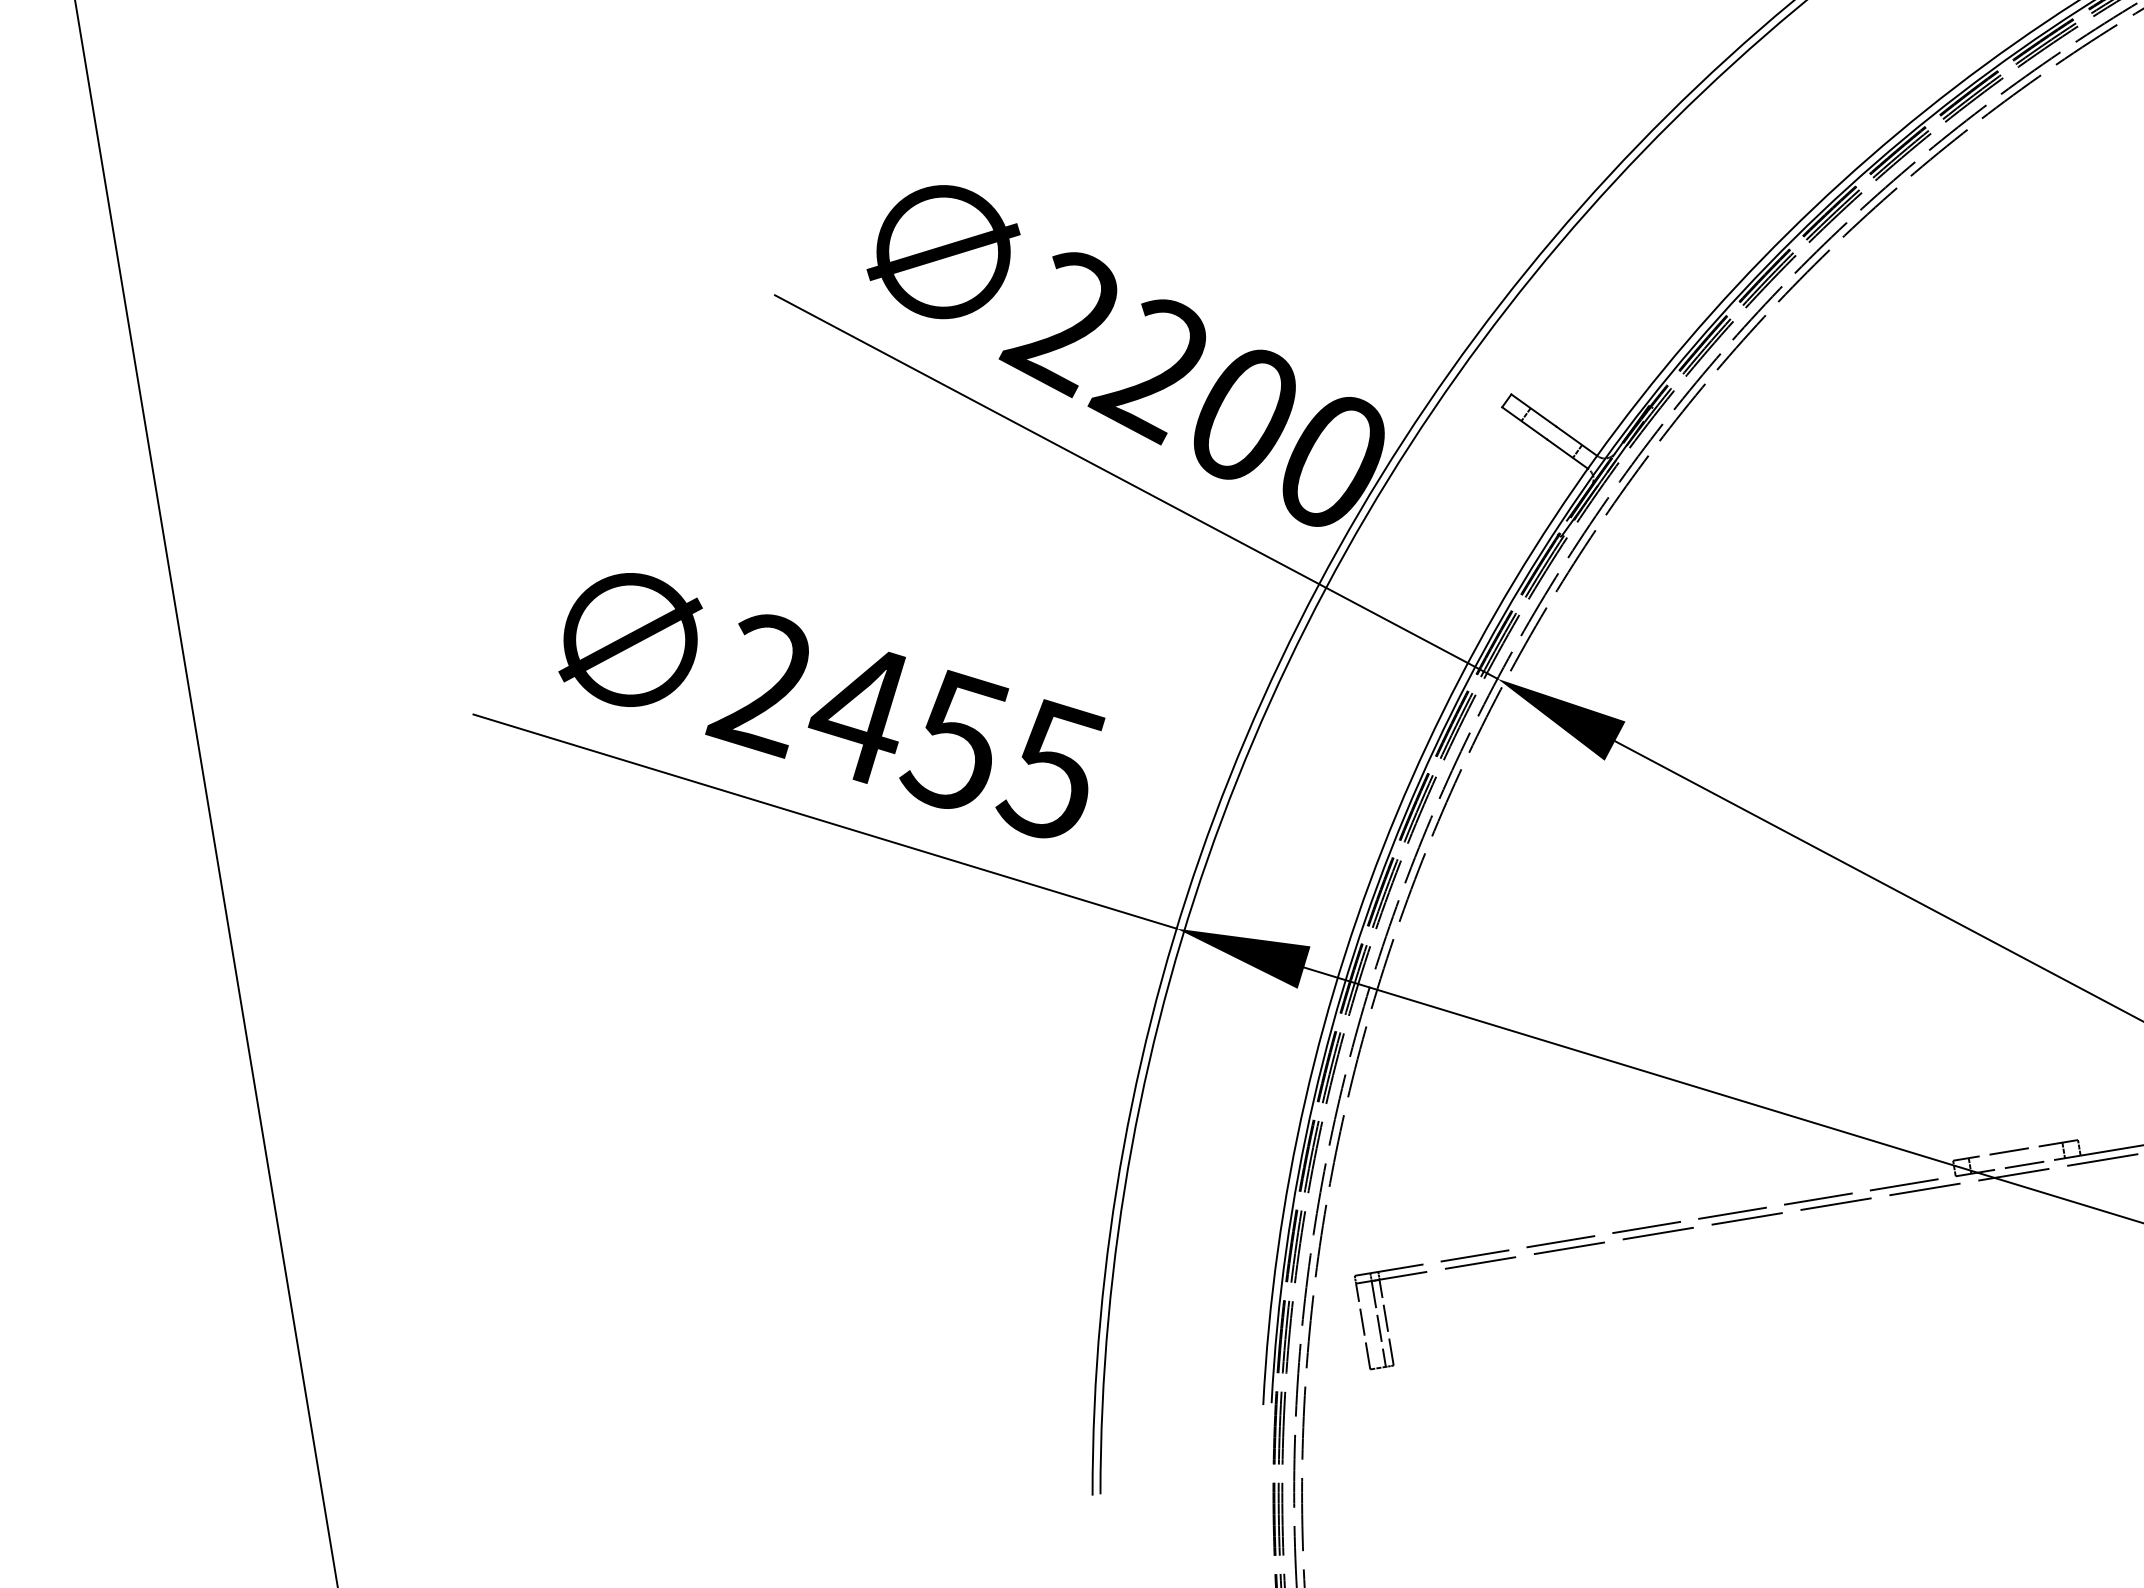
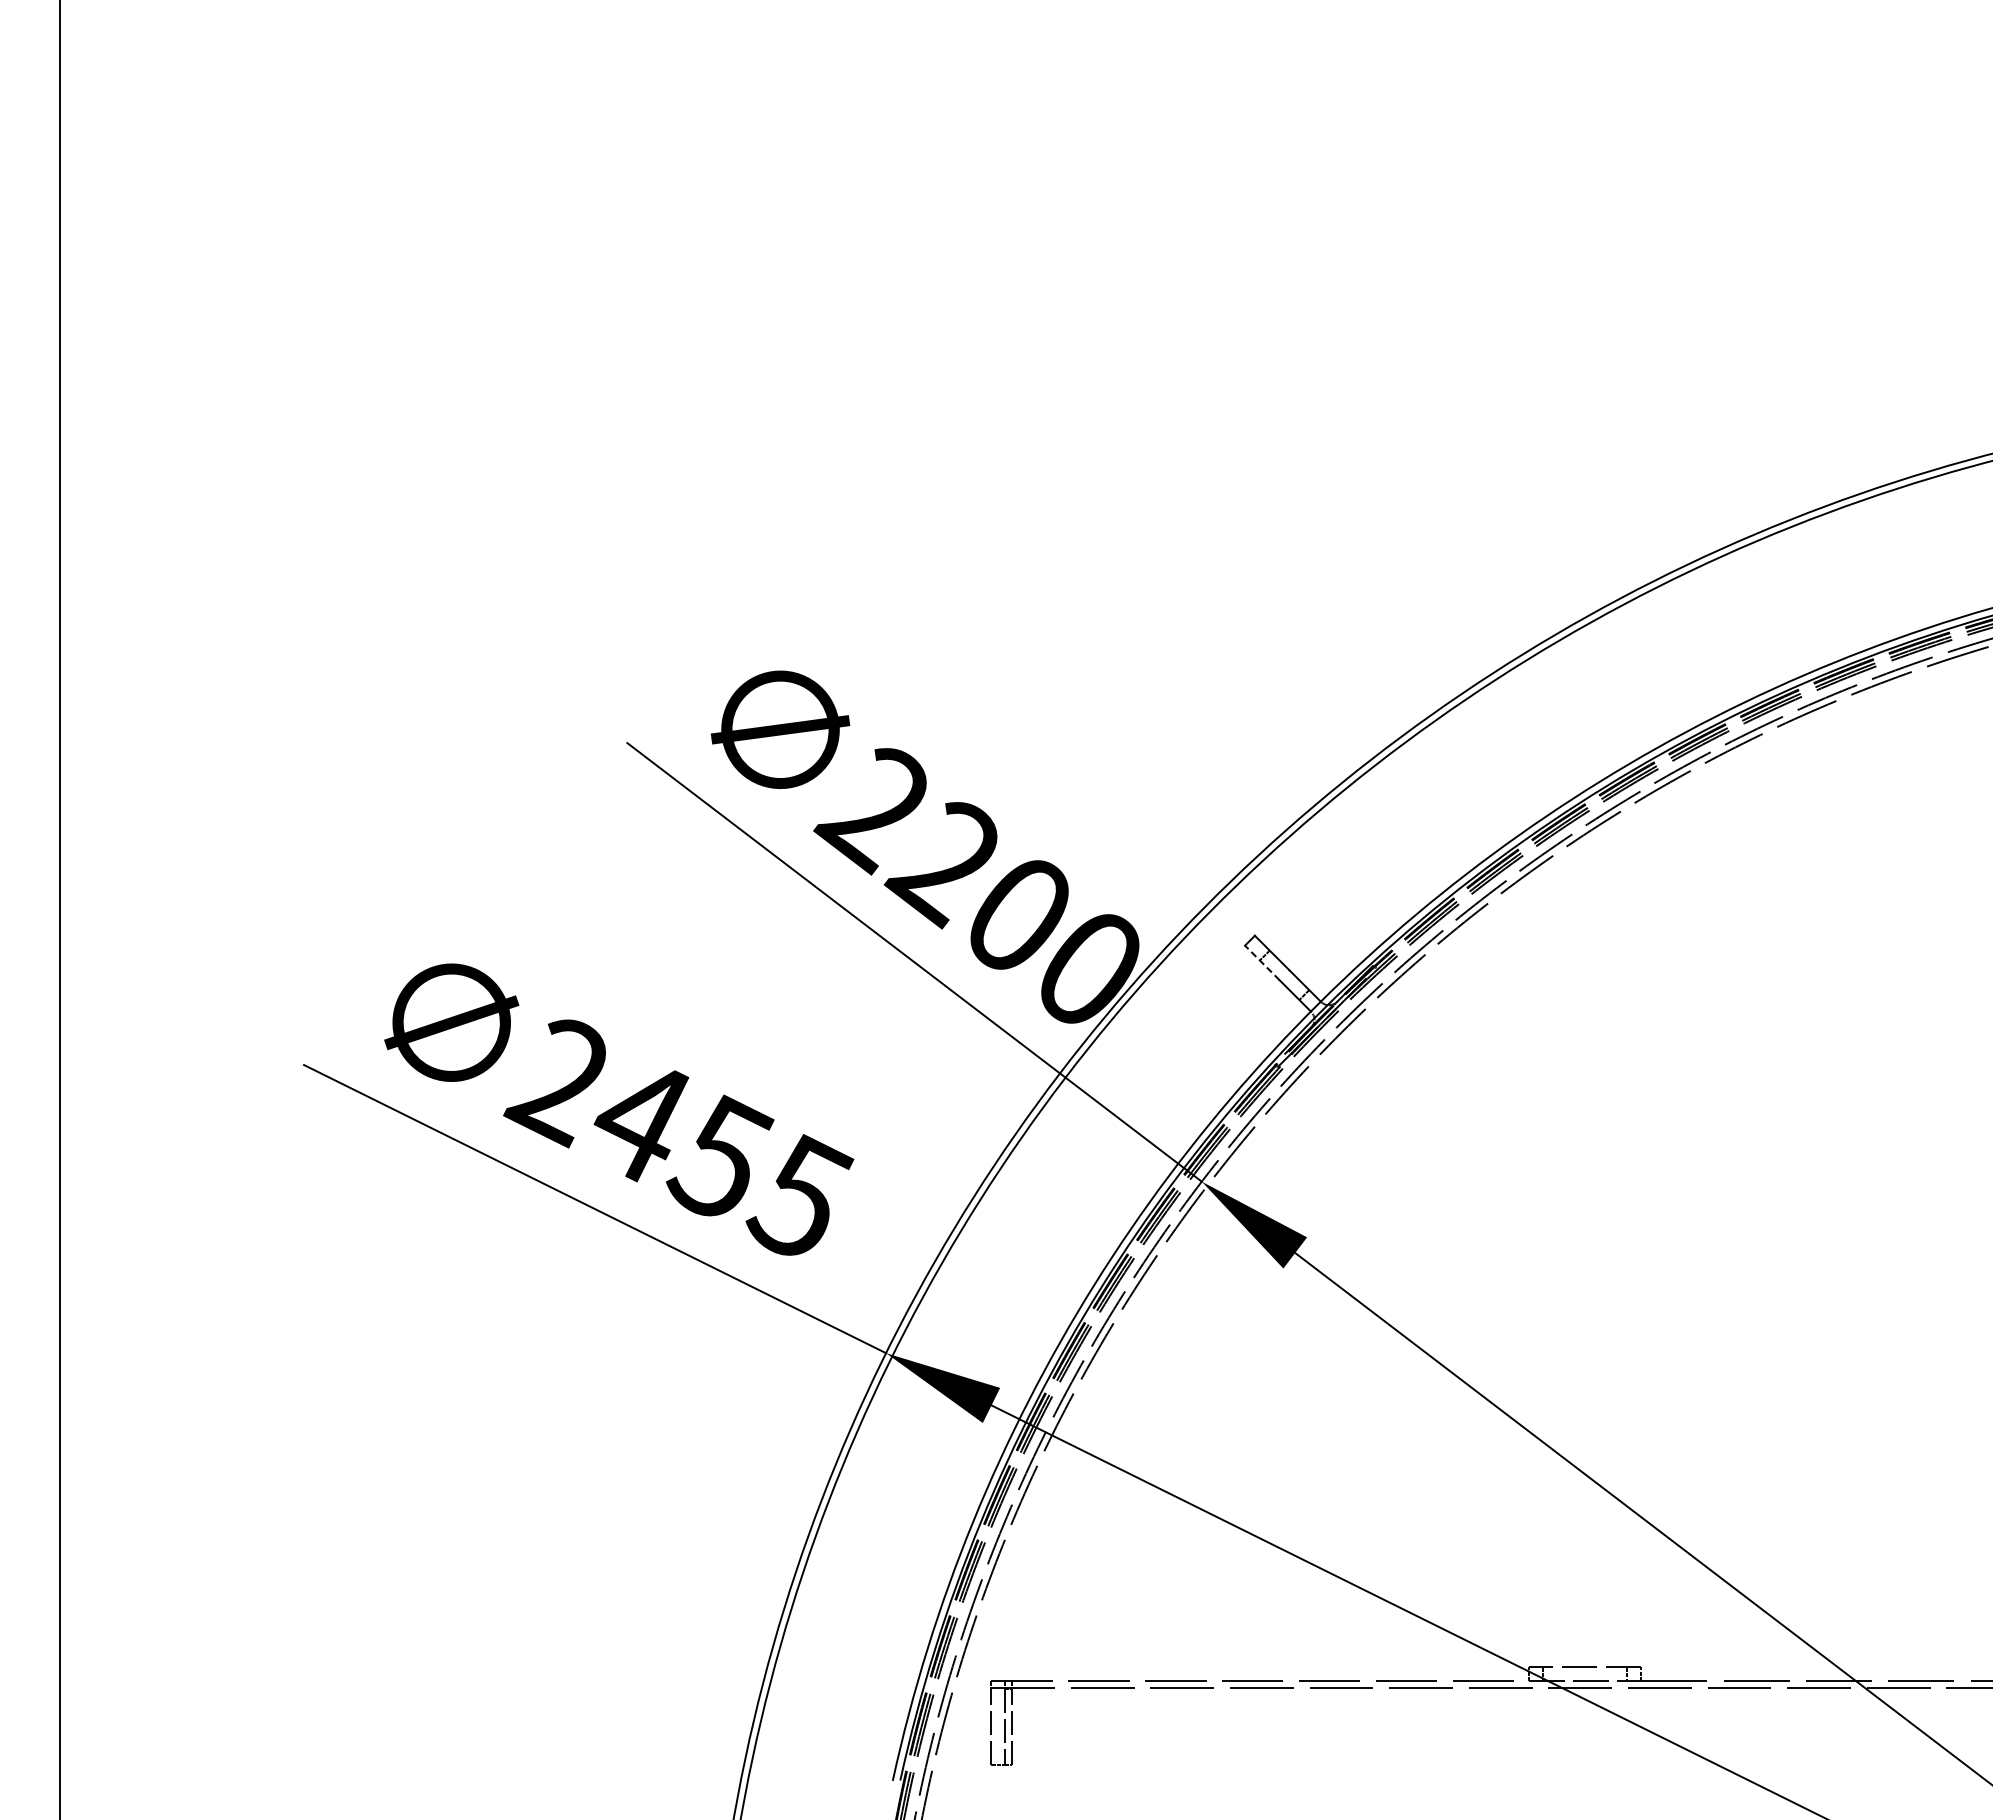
line: (1523, 423) -> (1261, 962), solid -> dashed

